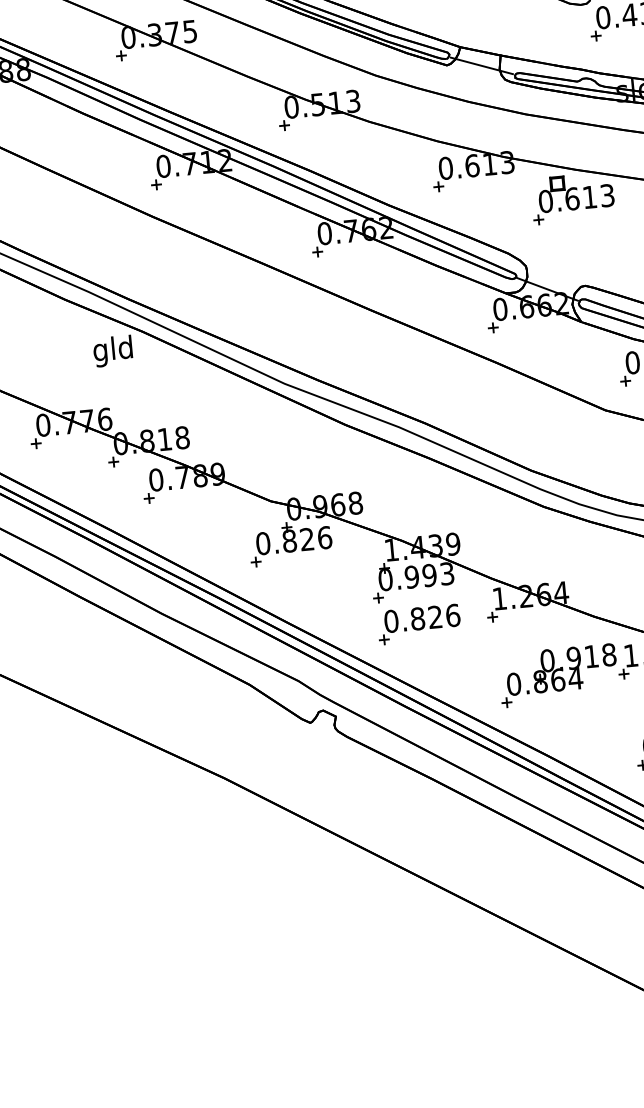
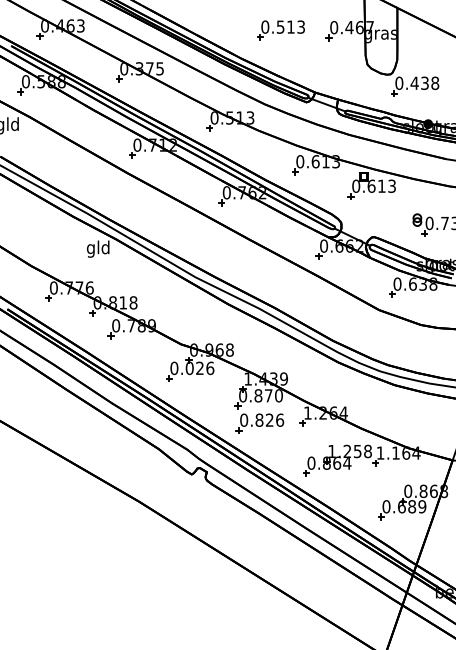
text: (289, 541) -> (189, 368), 0.826 -> 0.026
text: (429, 574) -> (268, 395), 0.993 -> 0.870
text: (568, 658) -> (344, 451), 0.918 -> 1.258

